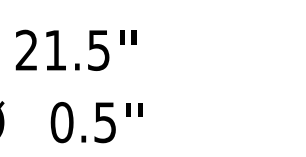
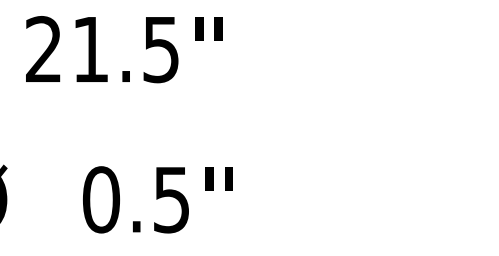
text: (75, 49) -> (123, 48), moved

